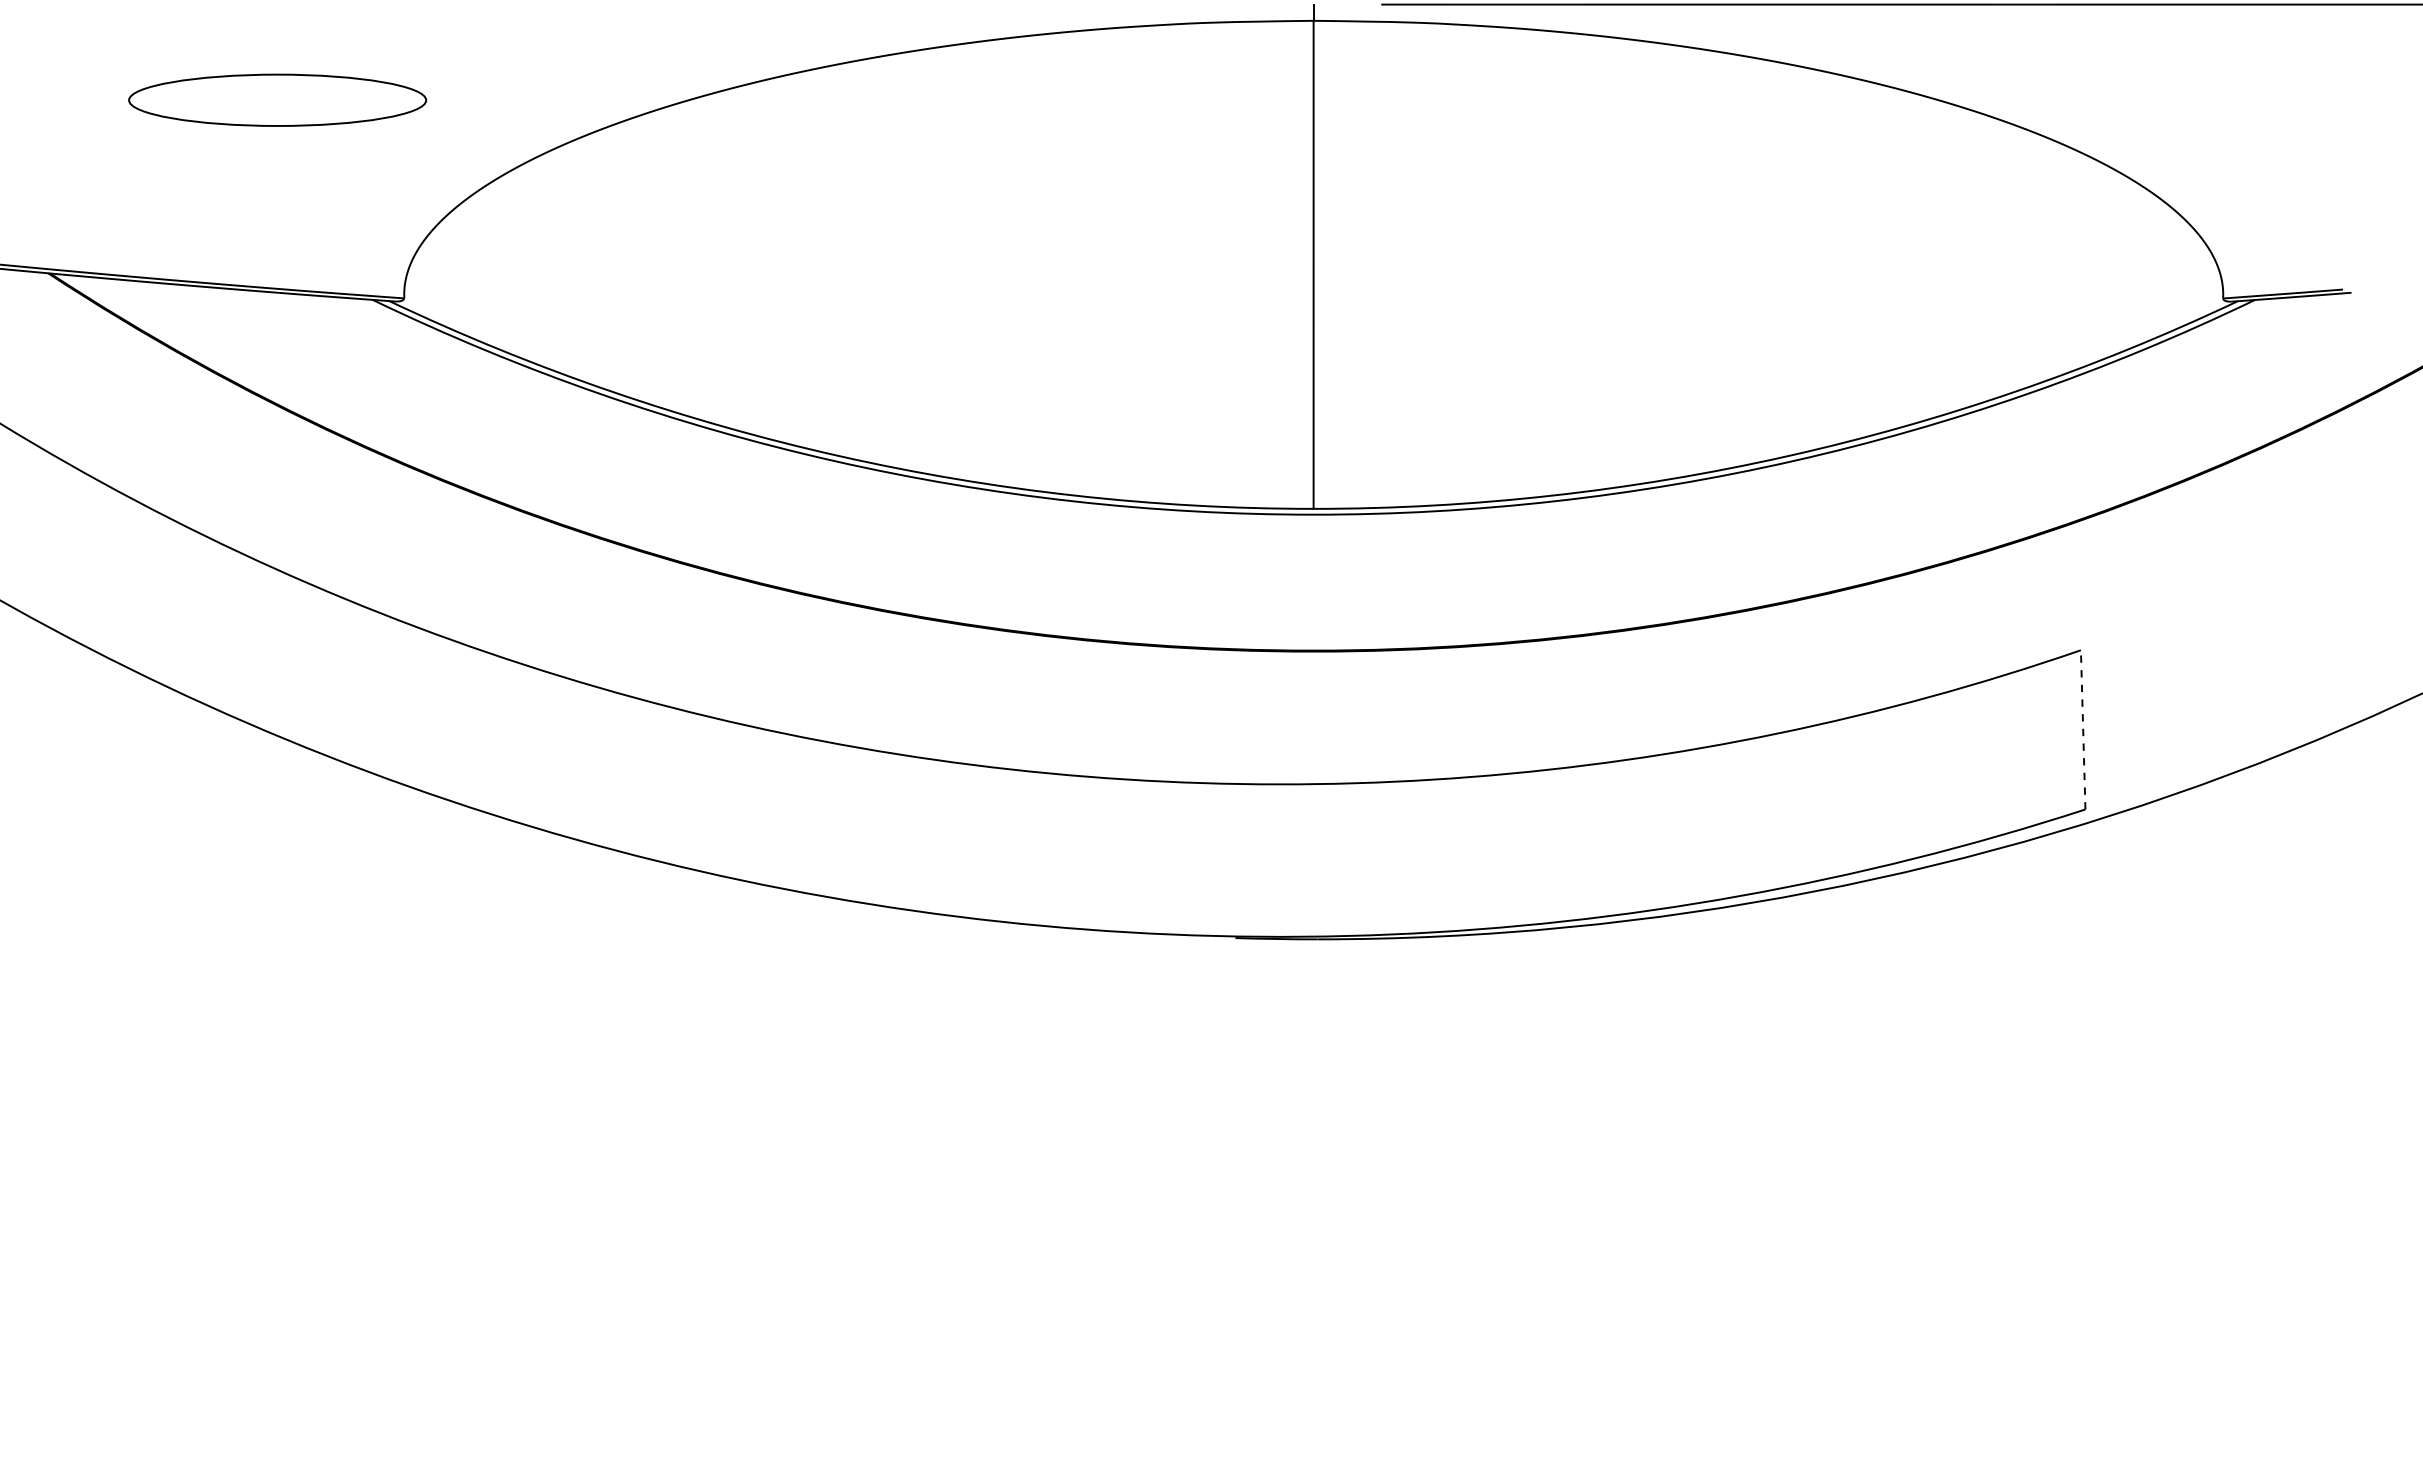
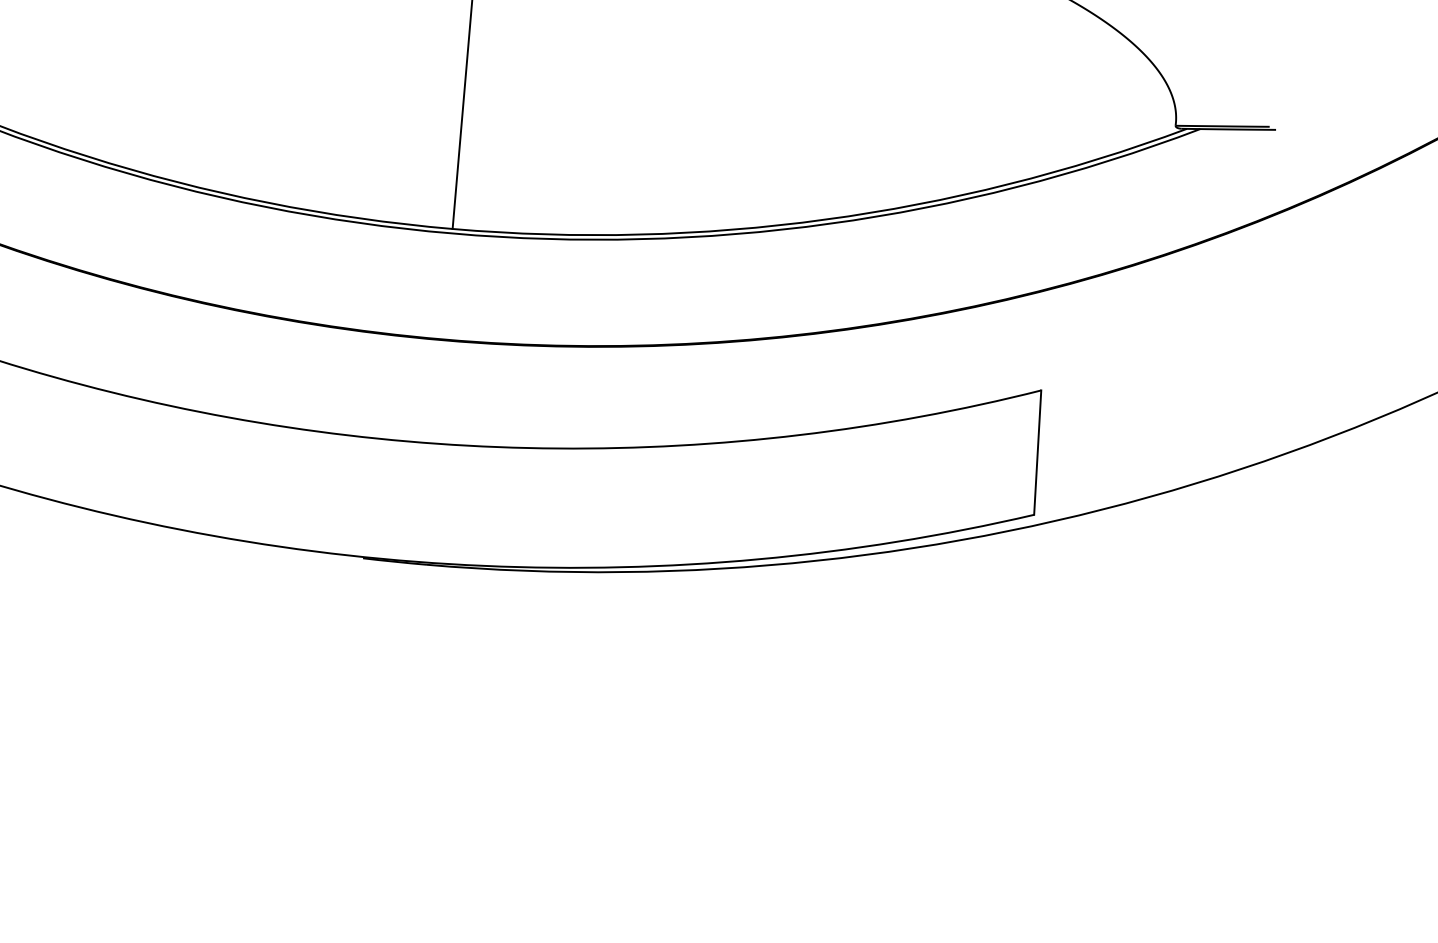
line: (2083, 729) -> (1037, 452), dashed -> solid

